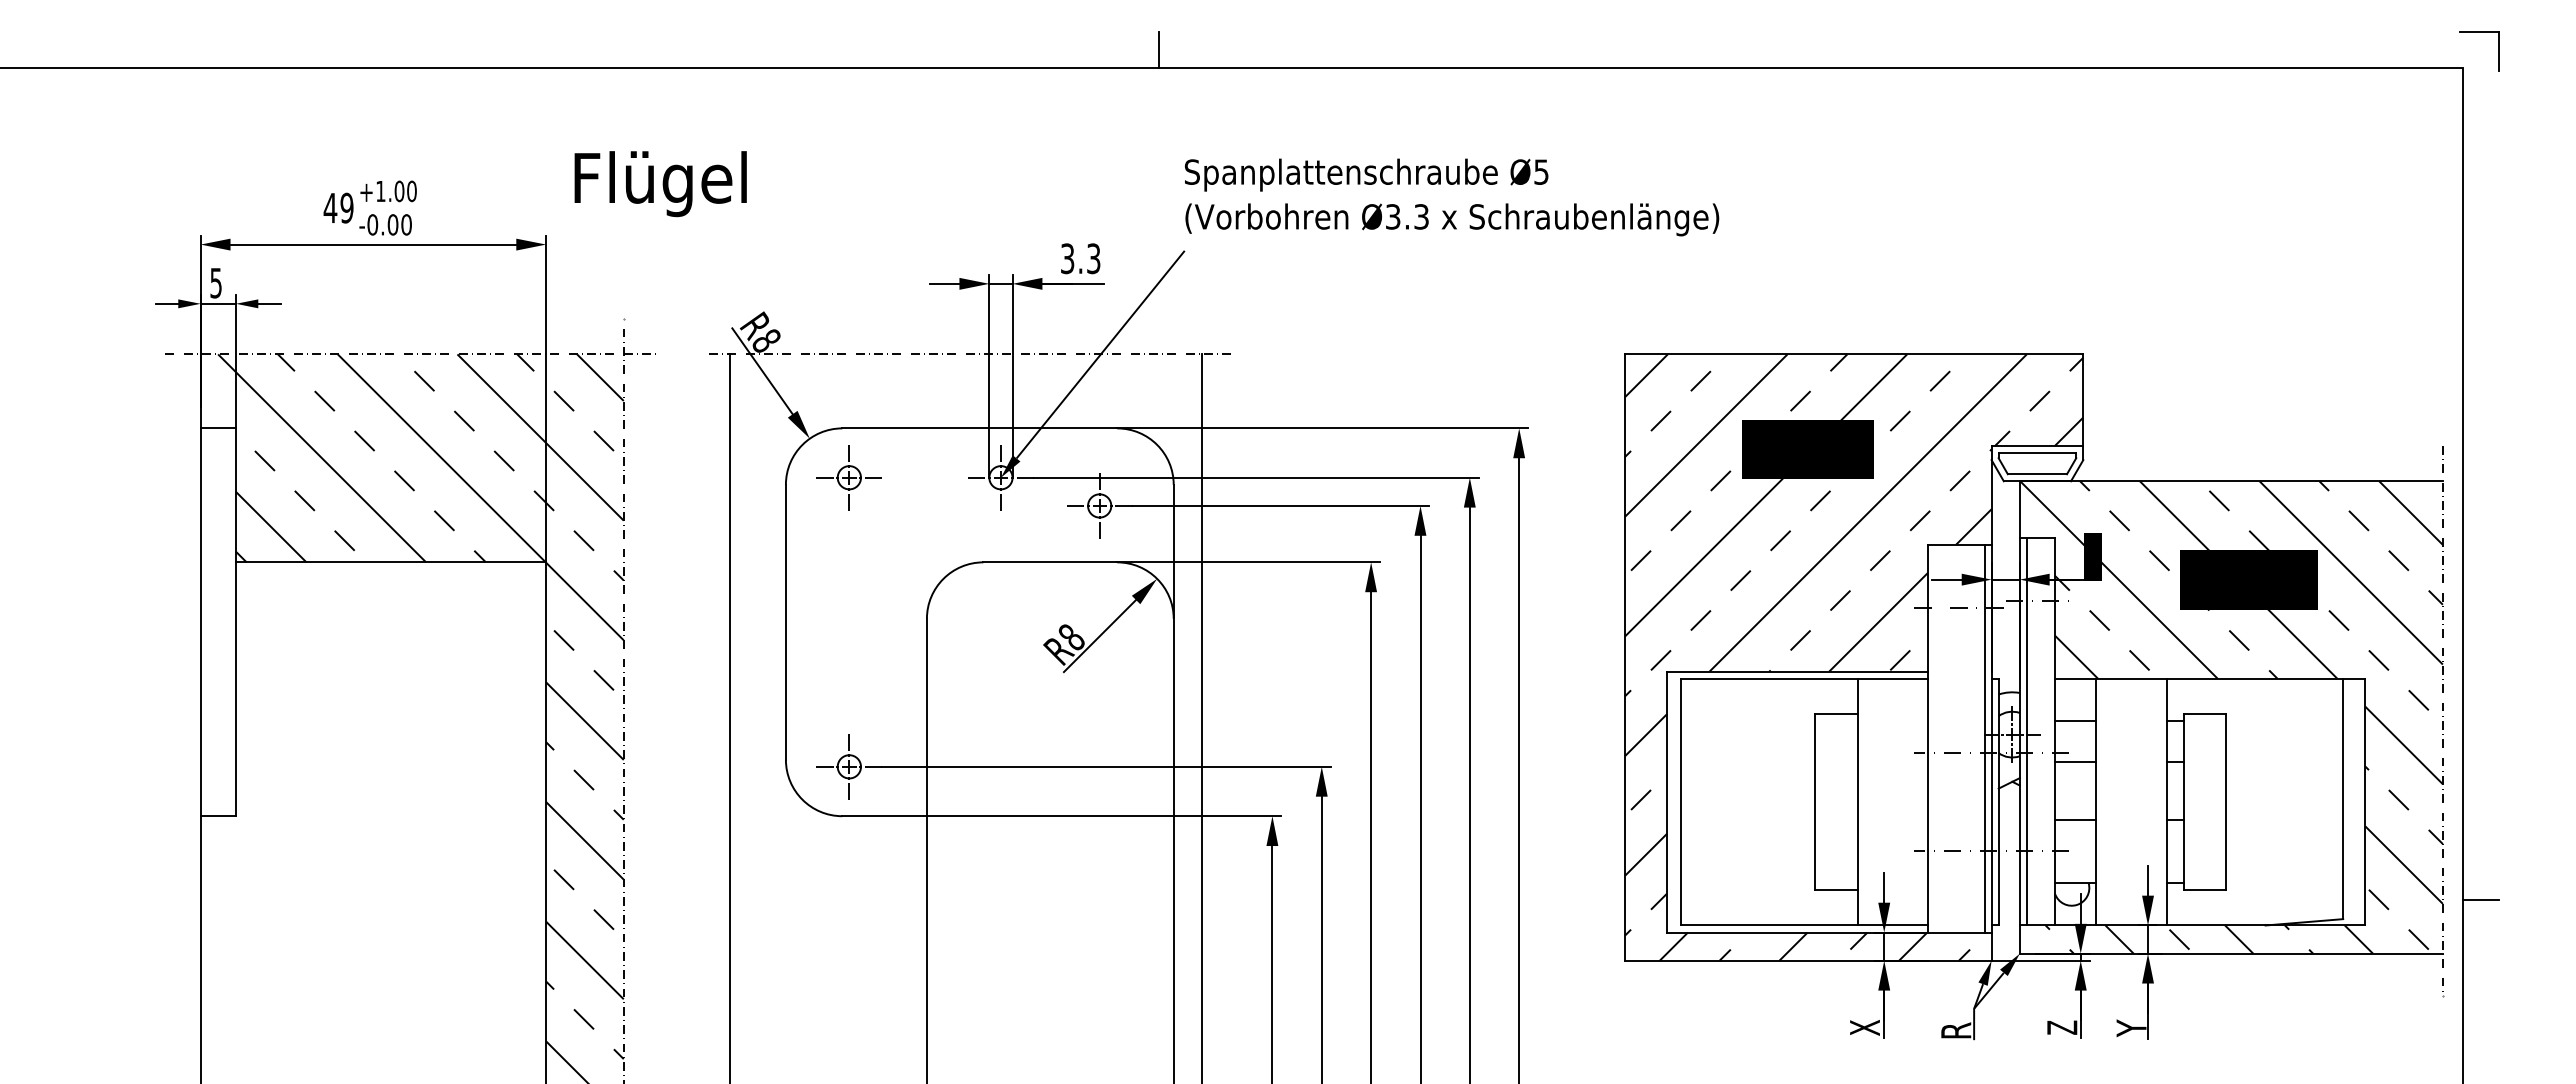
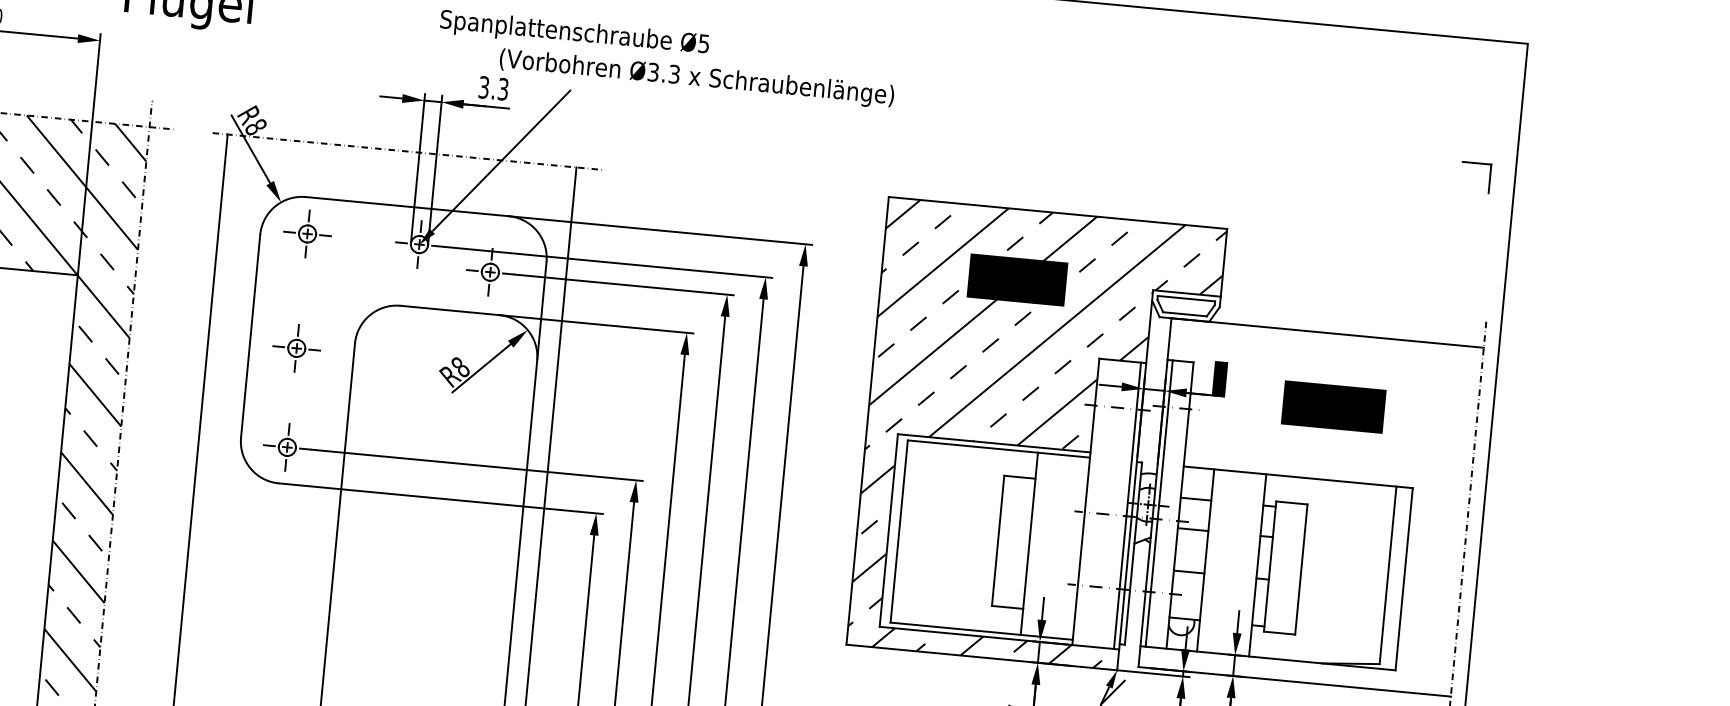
part: (2479, 32) -> (1477, 163), moved
text: (1366, 174) -> (574, 33), moved
text: (1452, 219) -> (697, 78), moved
part: (848, 632) -> (296, 348), added
hatch: (2231, 717) -> (1311, 507), removed
line: (2480, 899) -> (1482, 659), removed
fill: (2009, 964) -> (1130, 674), removed

